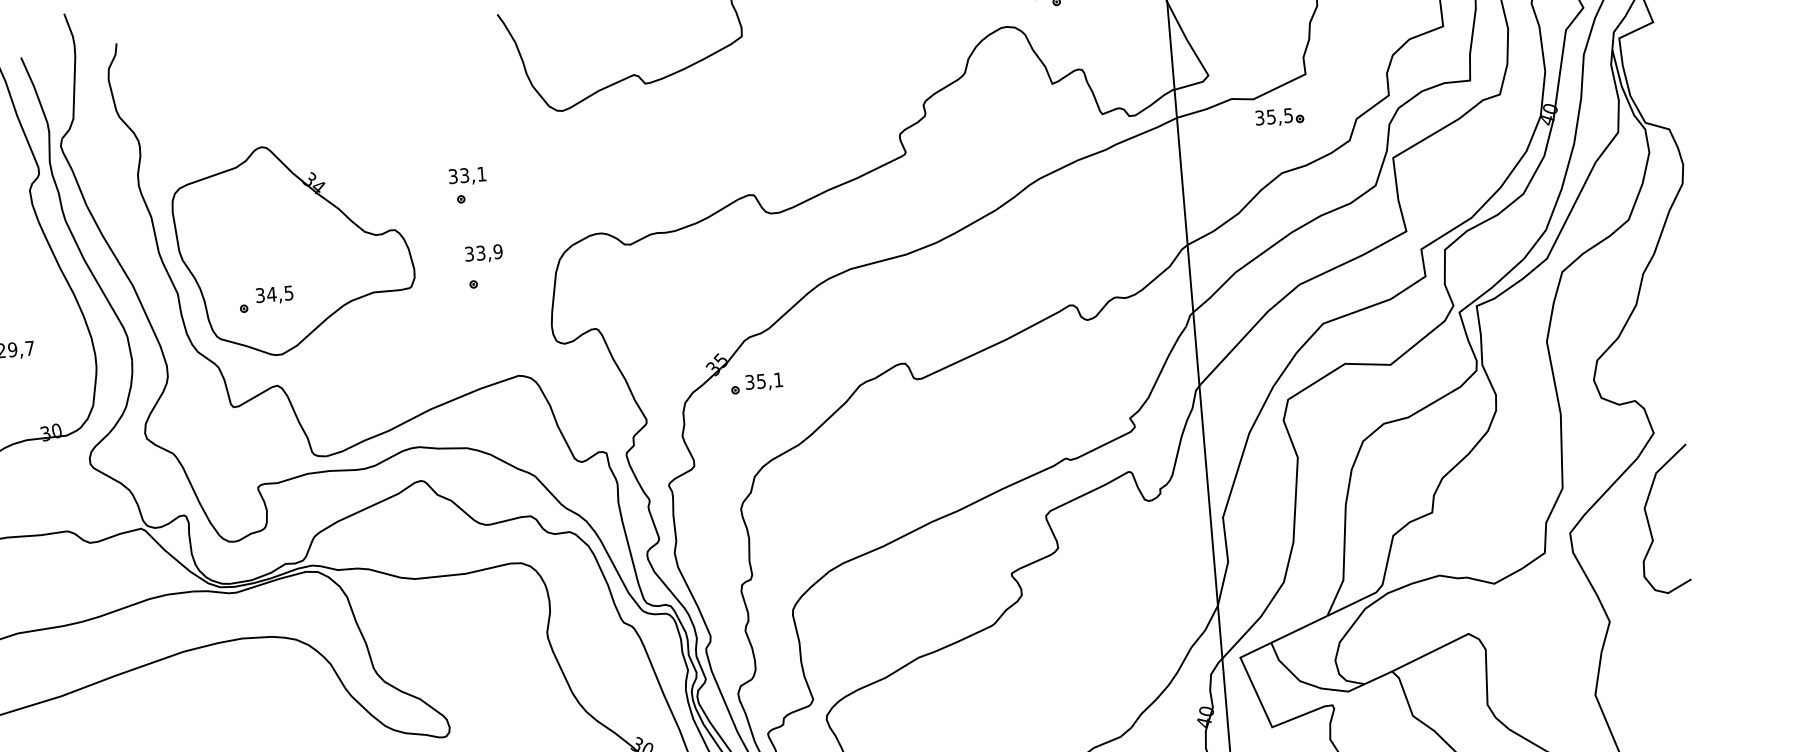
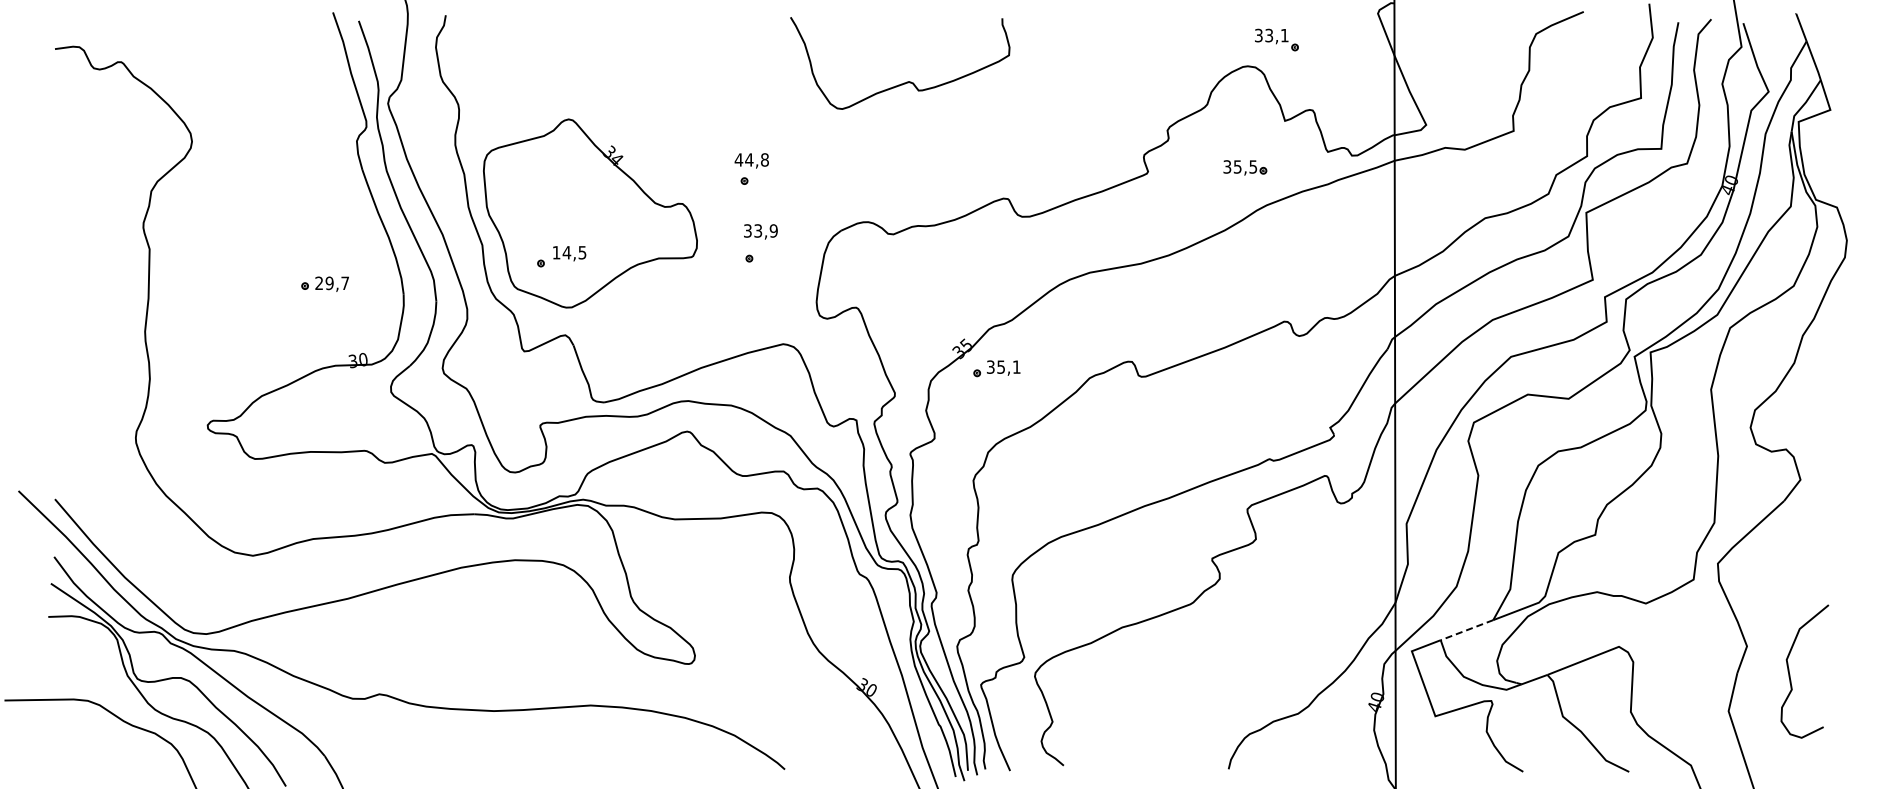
part: (1279, 116) -> (1245, 167), moved
text: (467, 174) -> (751, 159), 33,1 -> 44,8
text: (260, 295) -> (556, 252), 34,5 -> 14,5
curve: (1650, 524) -> (1790, 674), moved
line: (1298, 629) -> (1466, 630), solid -> dashed

